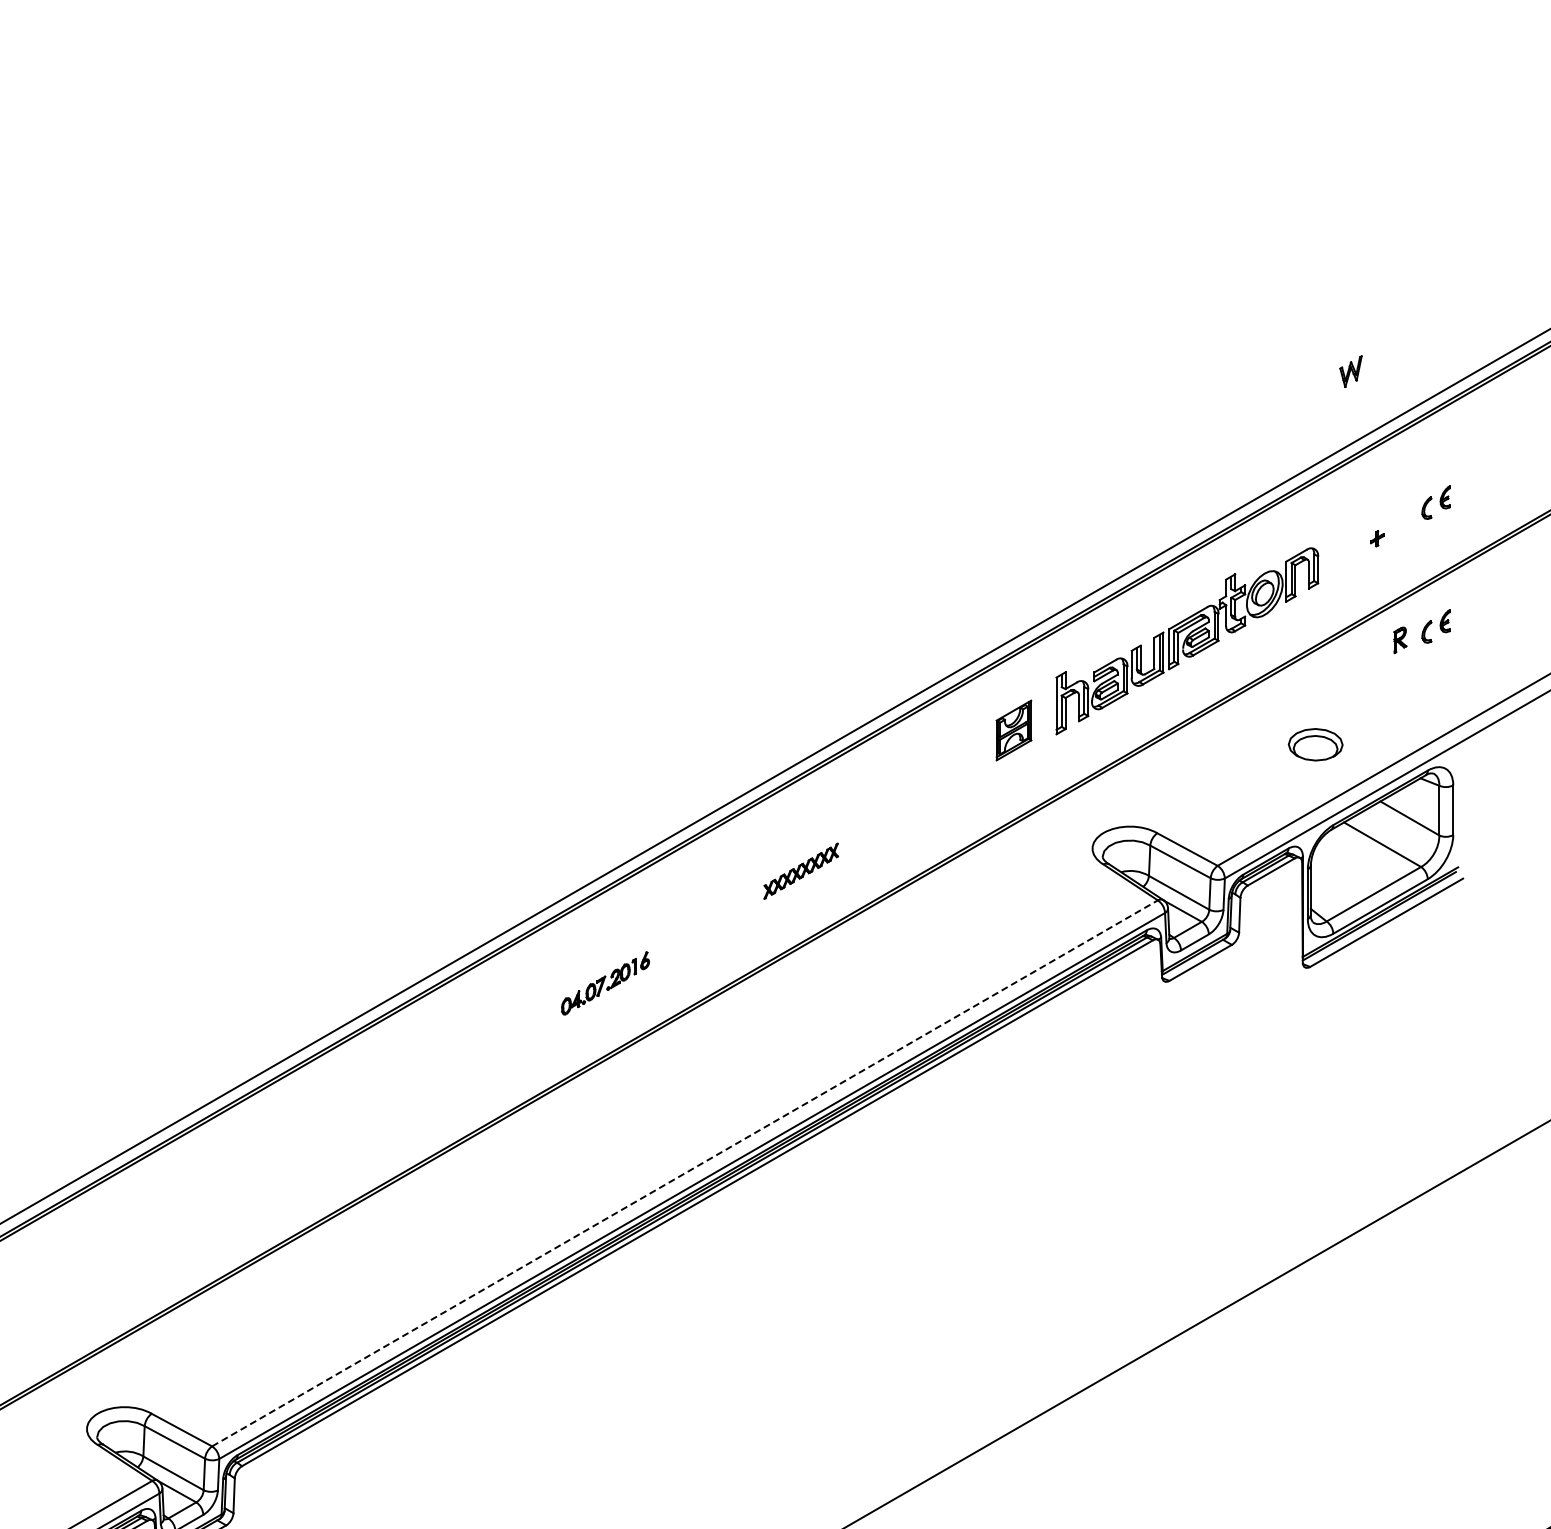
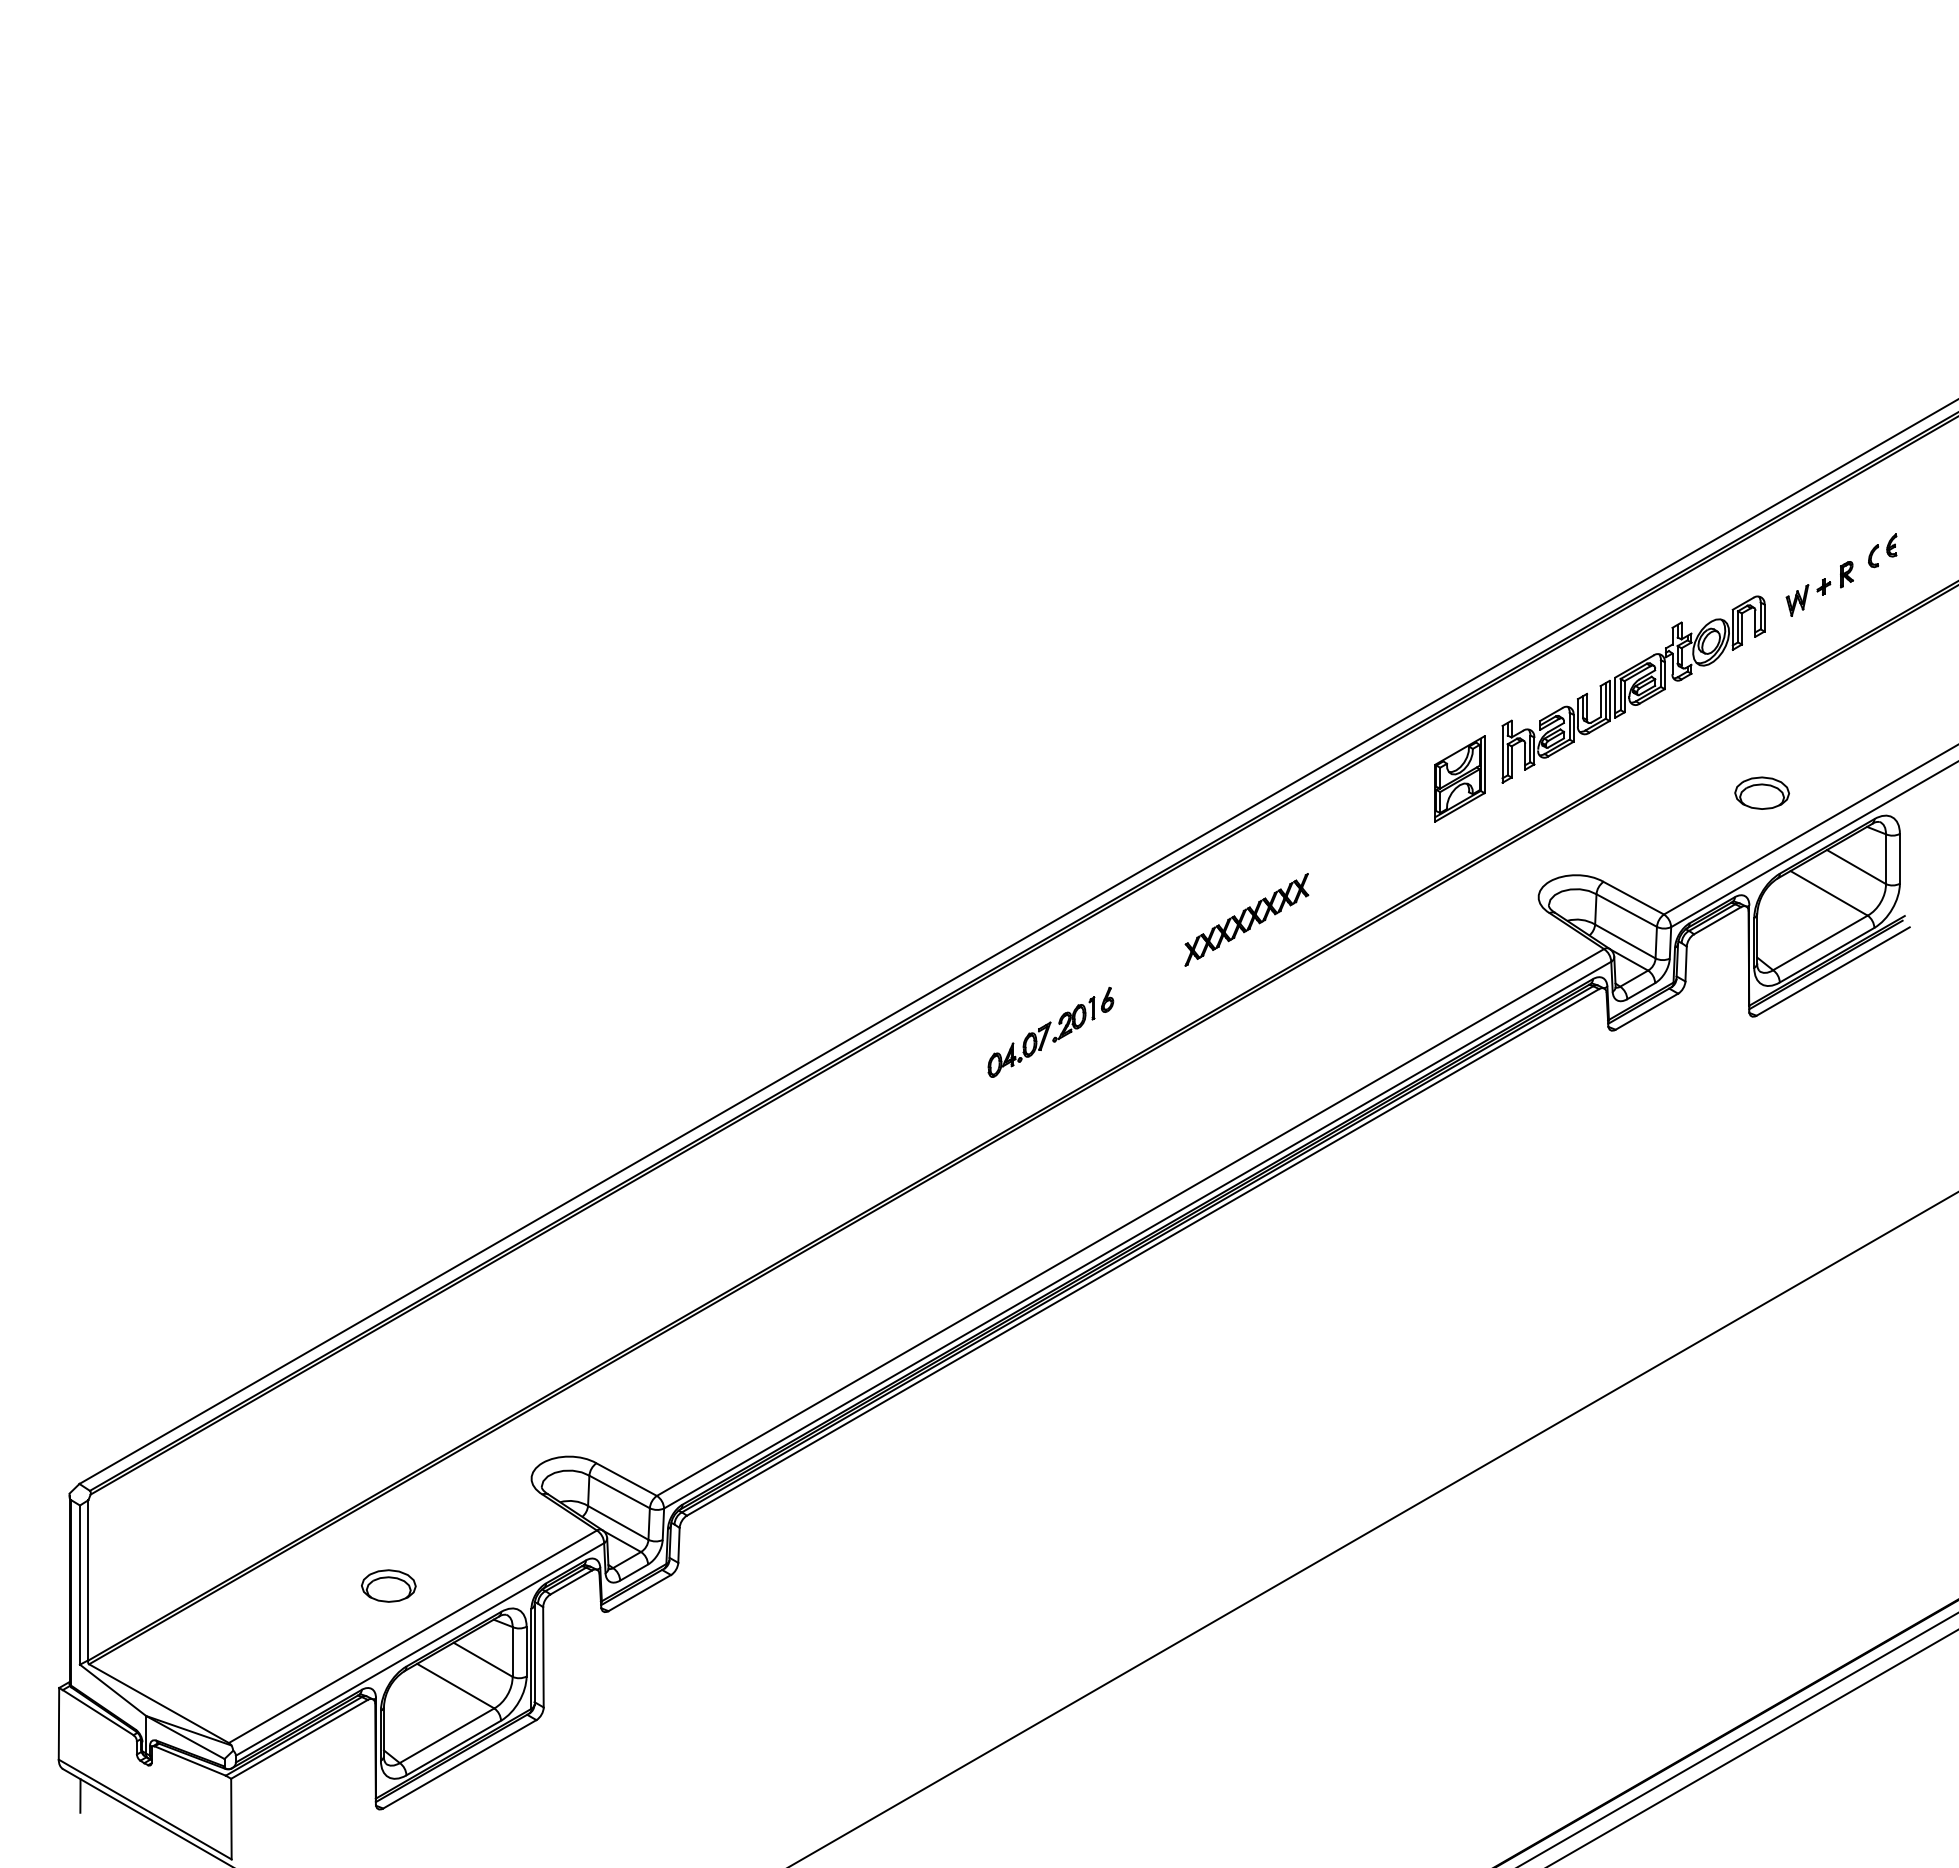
part: (1351, 371) -> (1797, 600), moved
part: (1435, 626) -> (1882, 674), removed
part: (1399, 640) -> (1846, 574), moved
part: (1013, 730) -> (1459, 778), size x1.43
part: (800, 870) -> (1246, 919), size x1.67
part: (605, 982) -> (1050, 1031), size x1.43
line: (685, 1173) -> (1130, 1222), dashed -> solid

